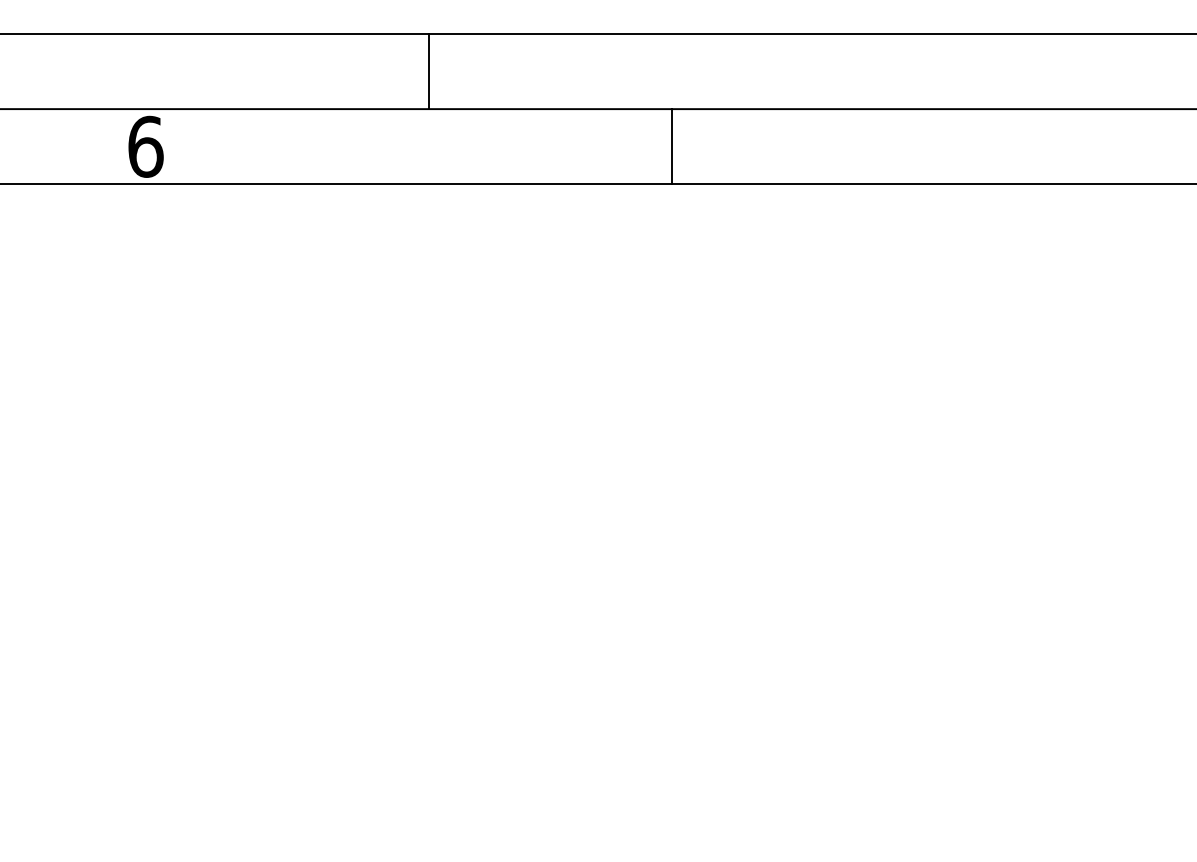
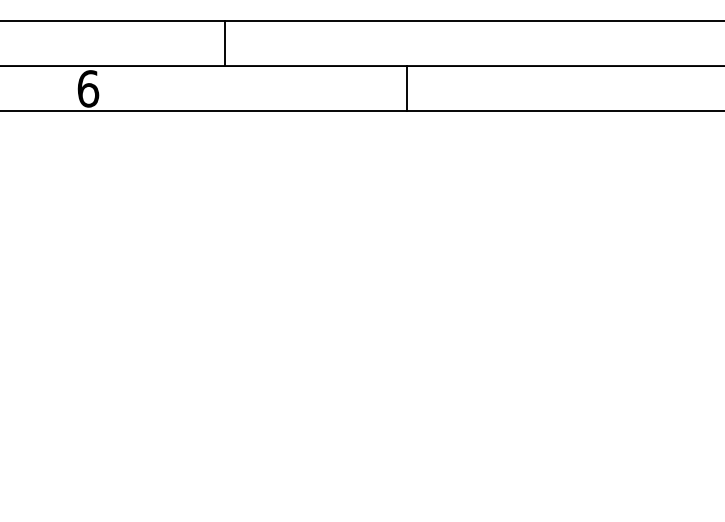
line: (428, 71) -> (224, 43), moved

